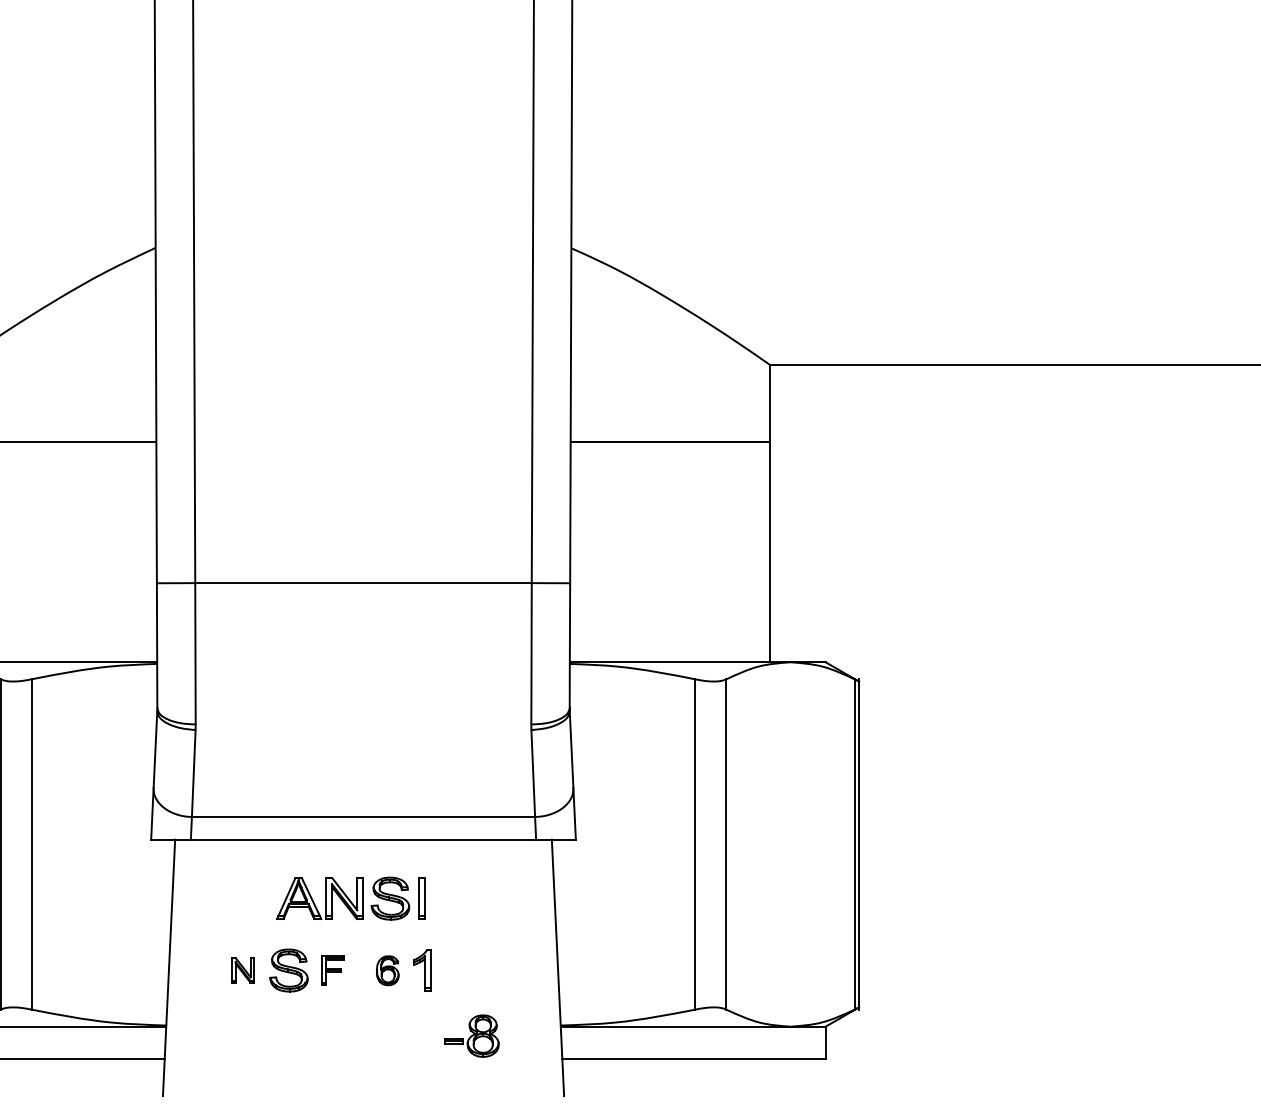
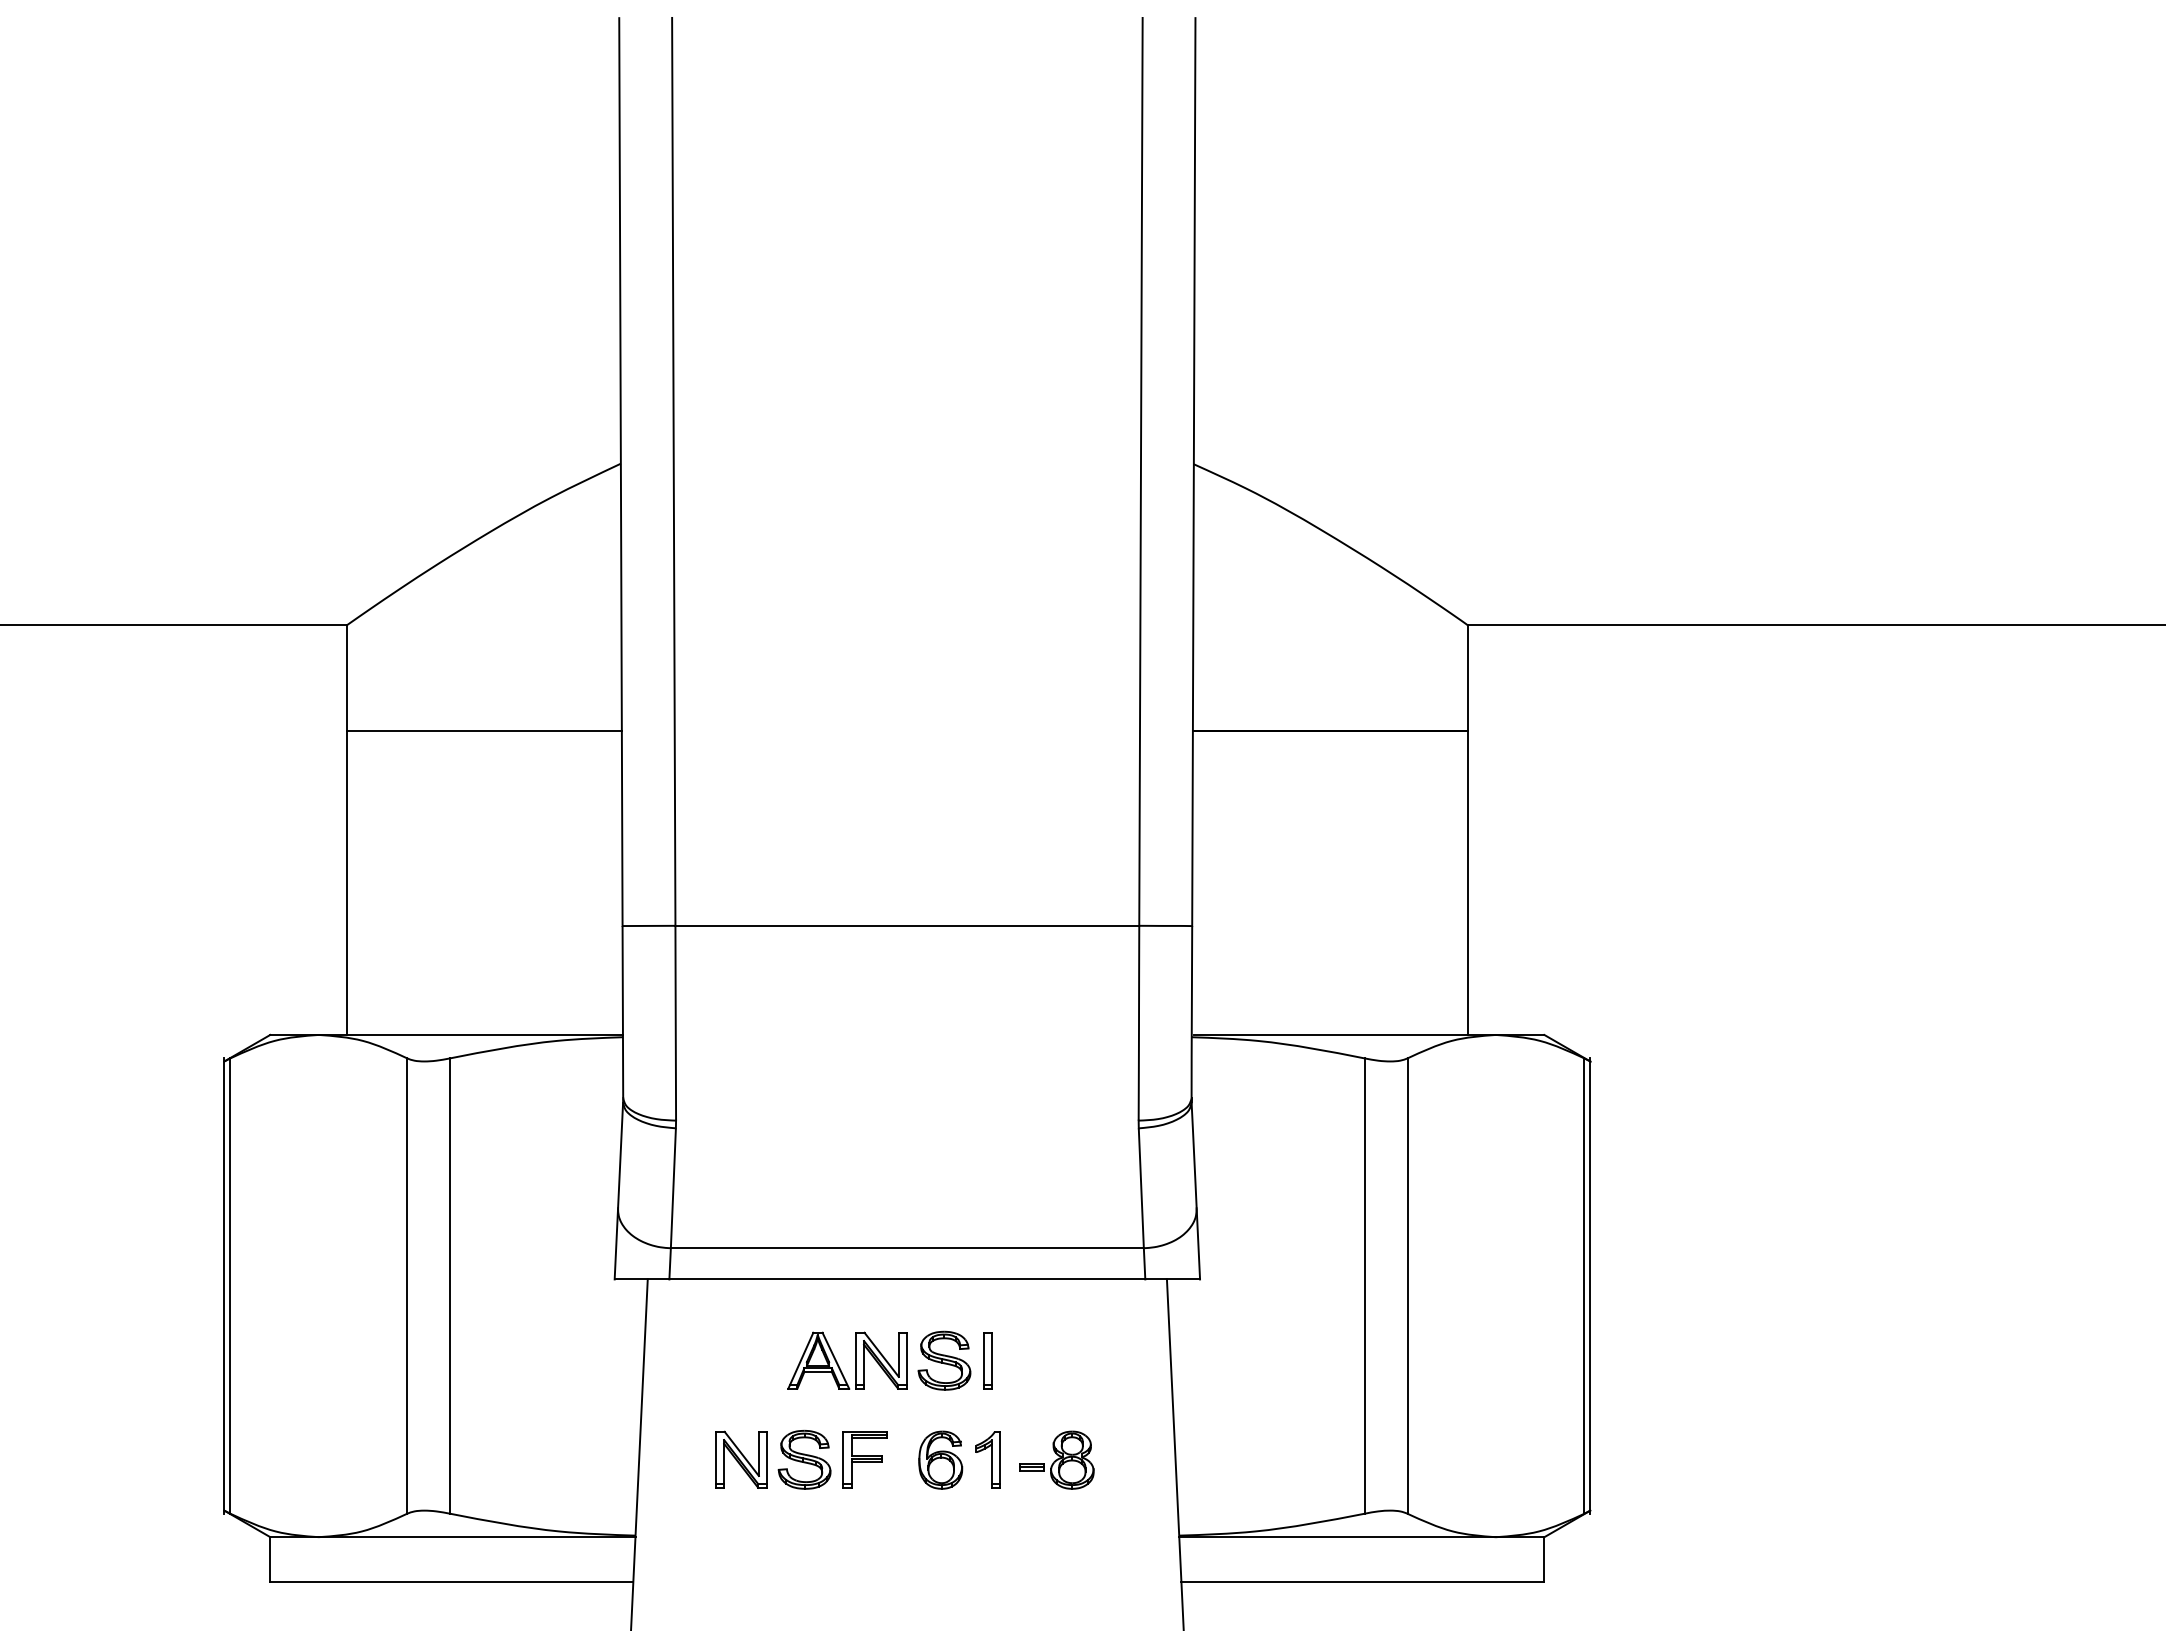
part: (243, 970) -> (741, 1459), size x1.67
part: (332, 970) -> (864, 1459), size x1.43
part: (387, 970) -> (940, 1459), size x1.43
part: (471, 1035) -> (1056, 1459), moved

